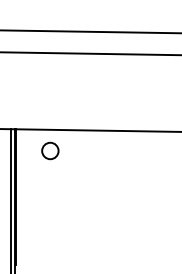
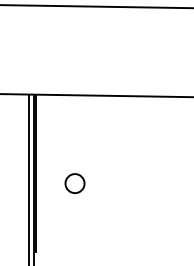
circle: (50, 150) -> (75, 183), moved

